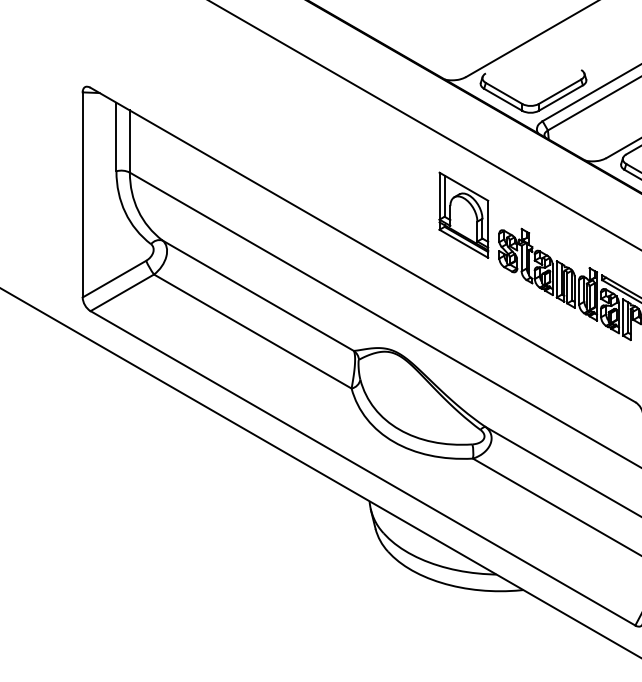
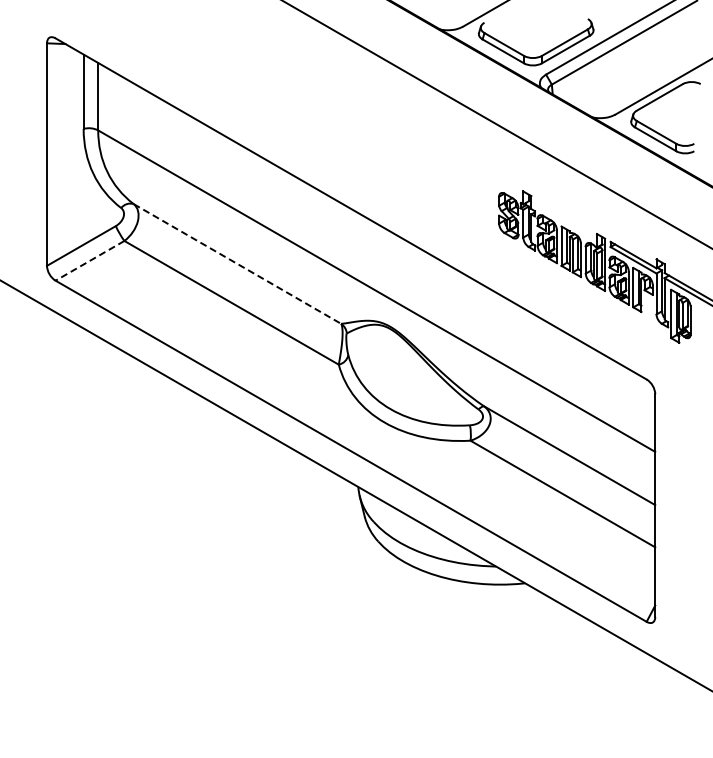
part: (463, 215) -> (460, 176), removed
line: (122, 292) -> (90, 260), solid -> dashed
line: (258, 295) -> (237, 263), solid -> dashed

